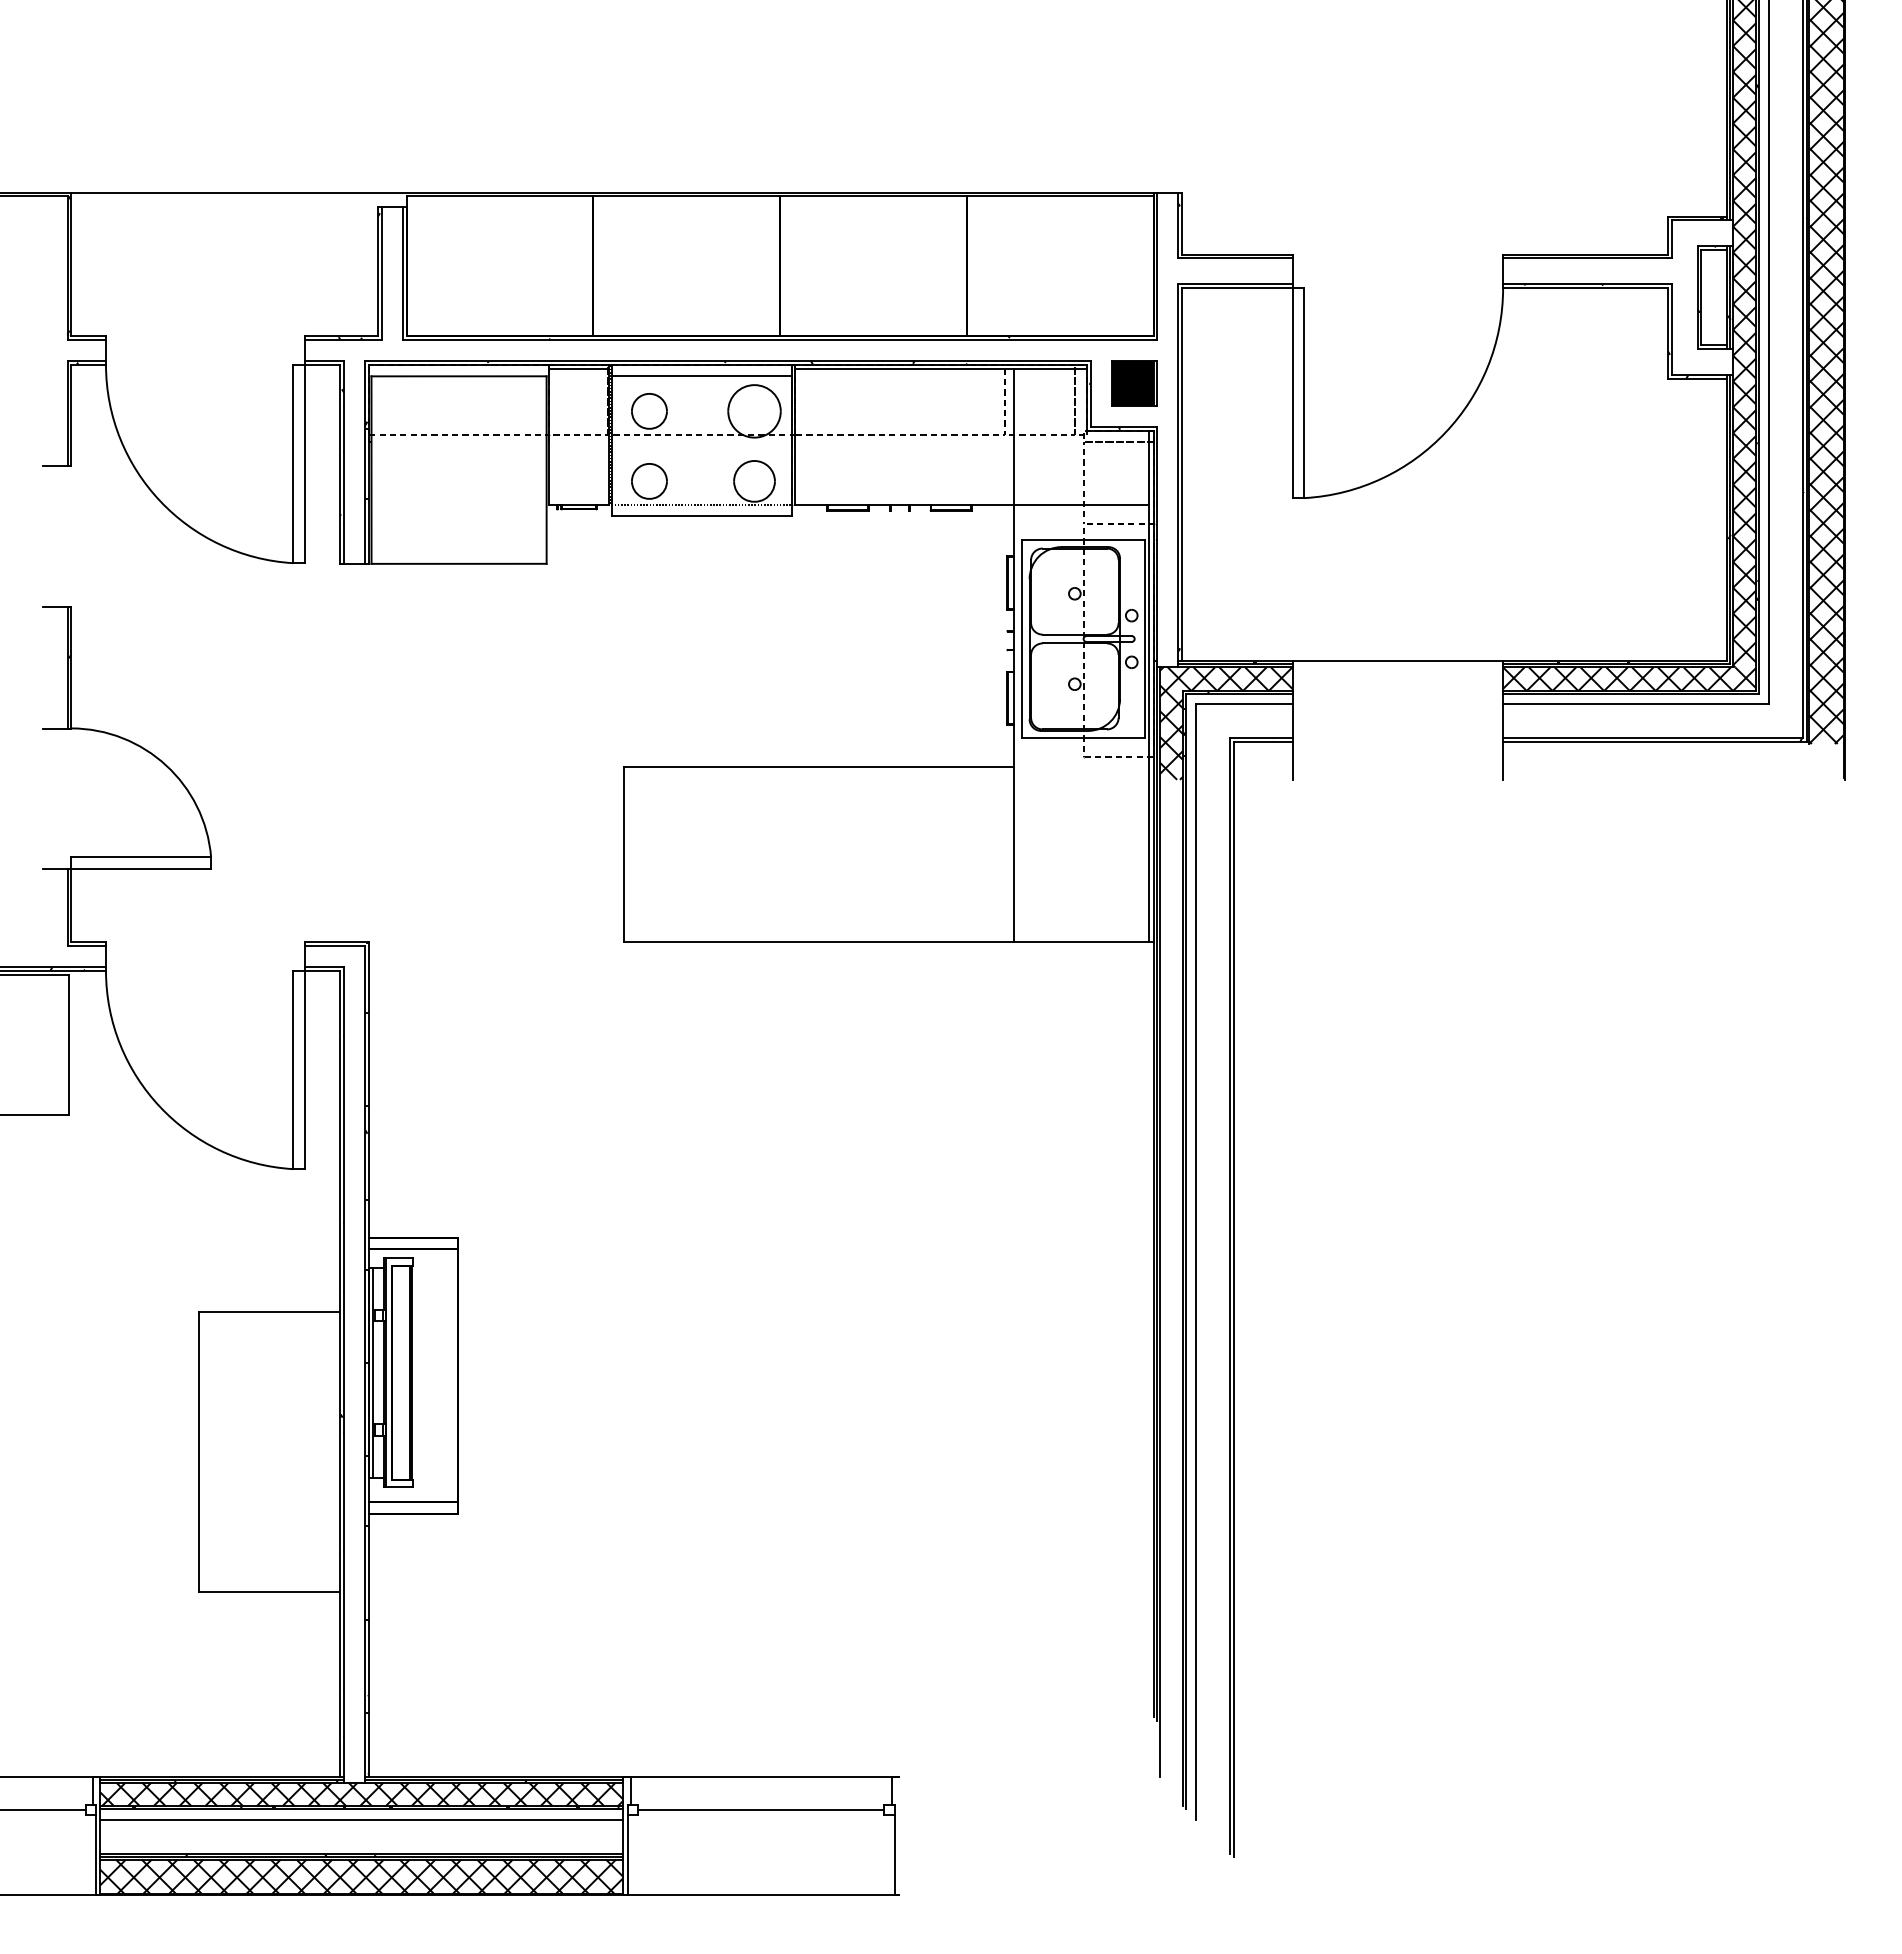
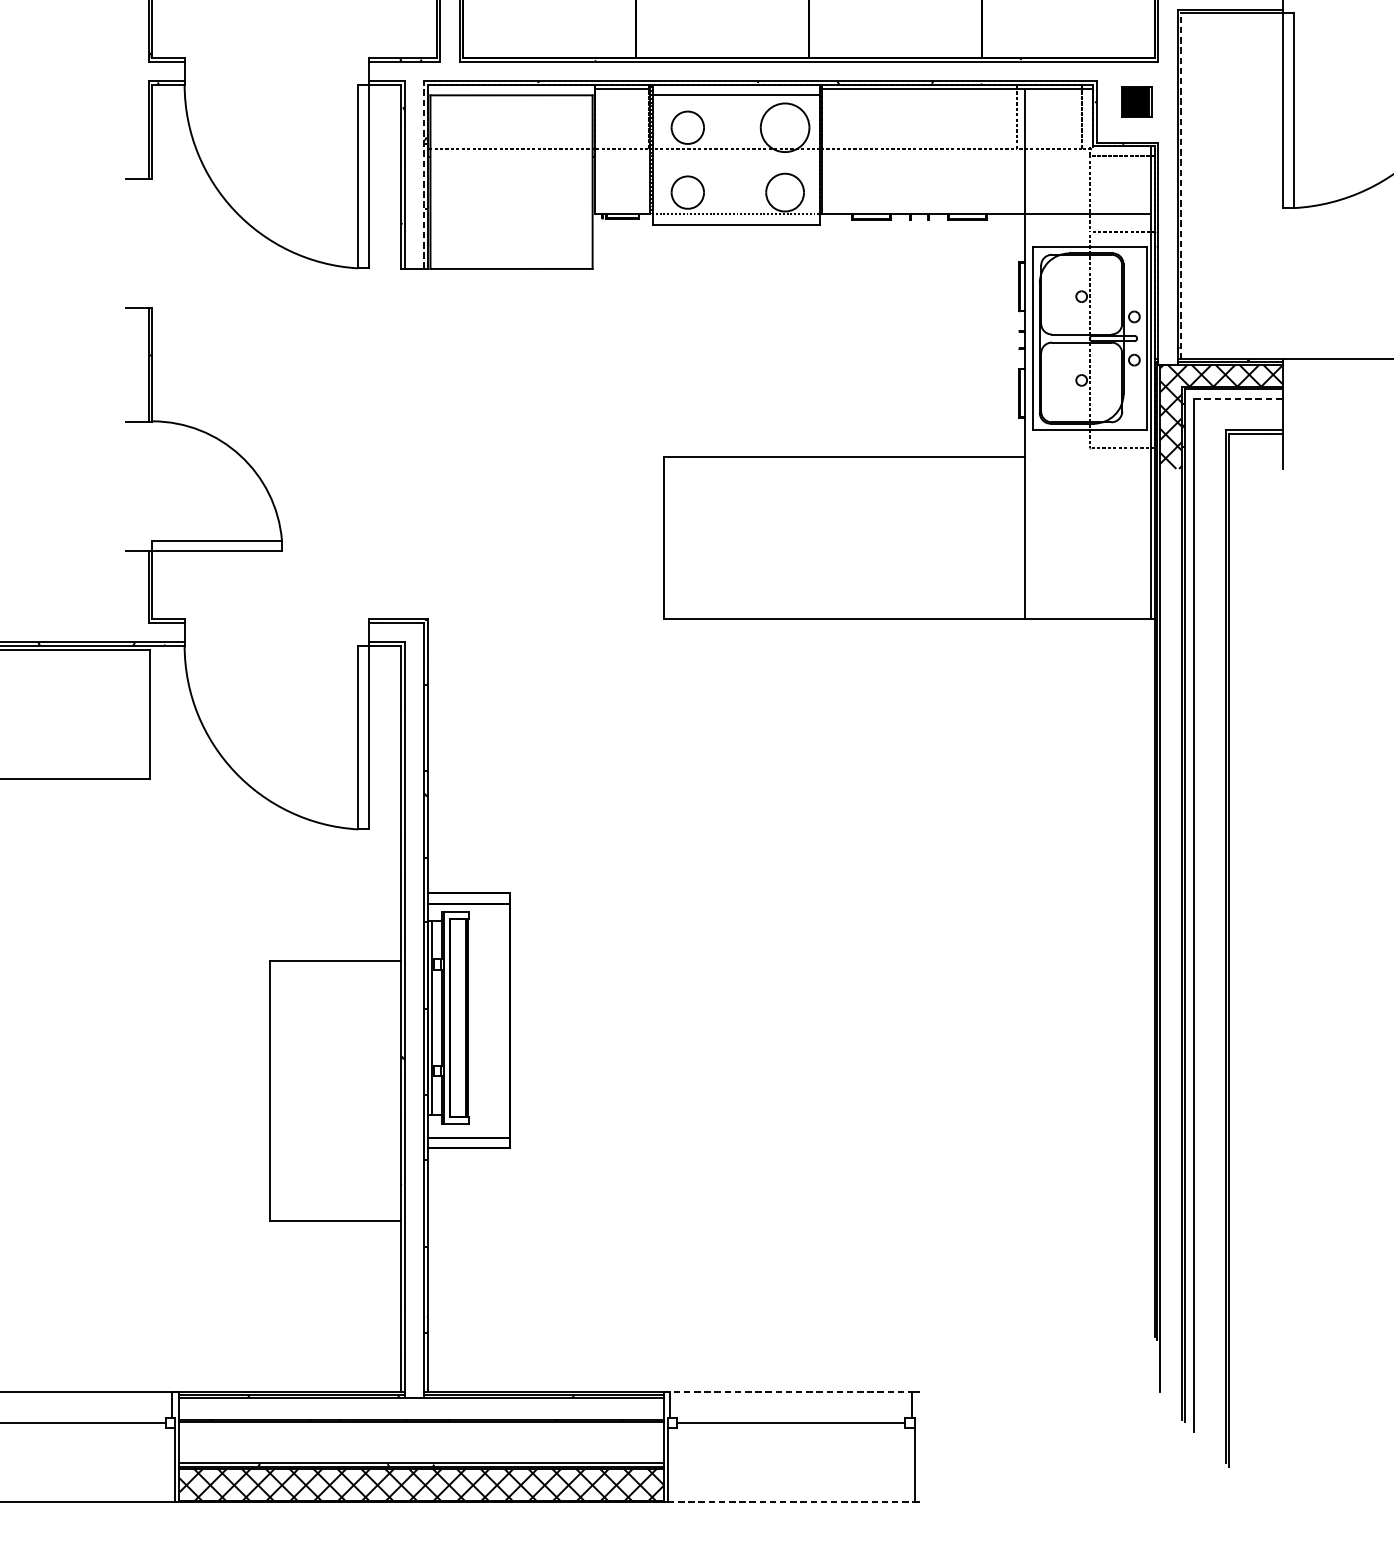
part: (1134, 383) -> (1136, 101), size x0.7
line: (364, 461) -> (423, 174), solid -> dashed
line: (1182, 474) -> (1181, 186), solid -> dashed
line: (1244, 704) -> (1238, 399), solid -> dashed
line: (761, 1777) -> (791, 1392), solid -> dashed
hatch: (361, 1794) -> (421, 1408), removed
line: (361, 1819) -> (421, 1431), removed
line: (761, 1895) -> (791, 1501), solid -> dashed

